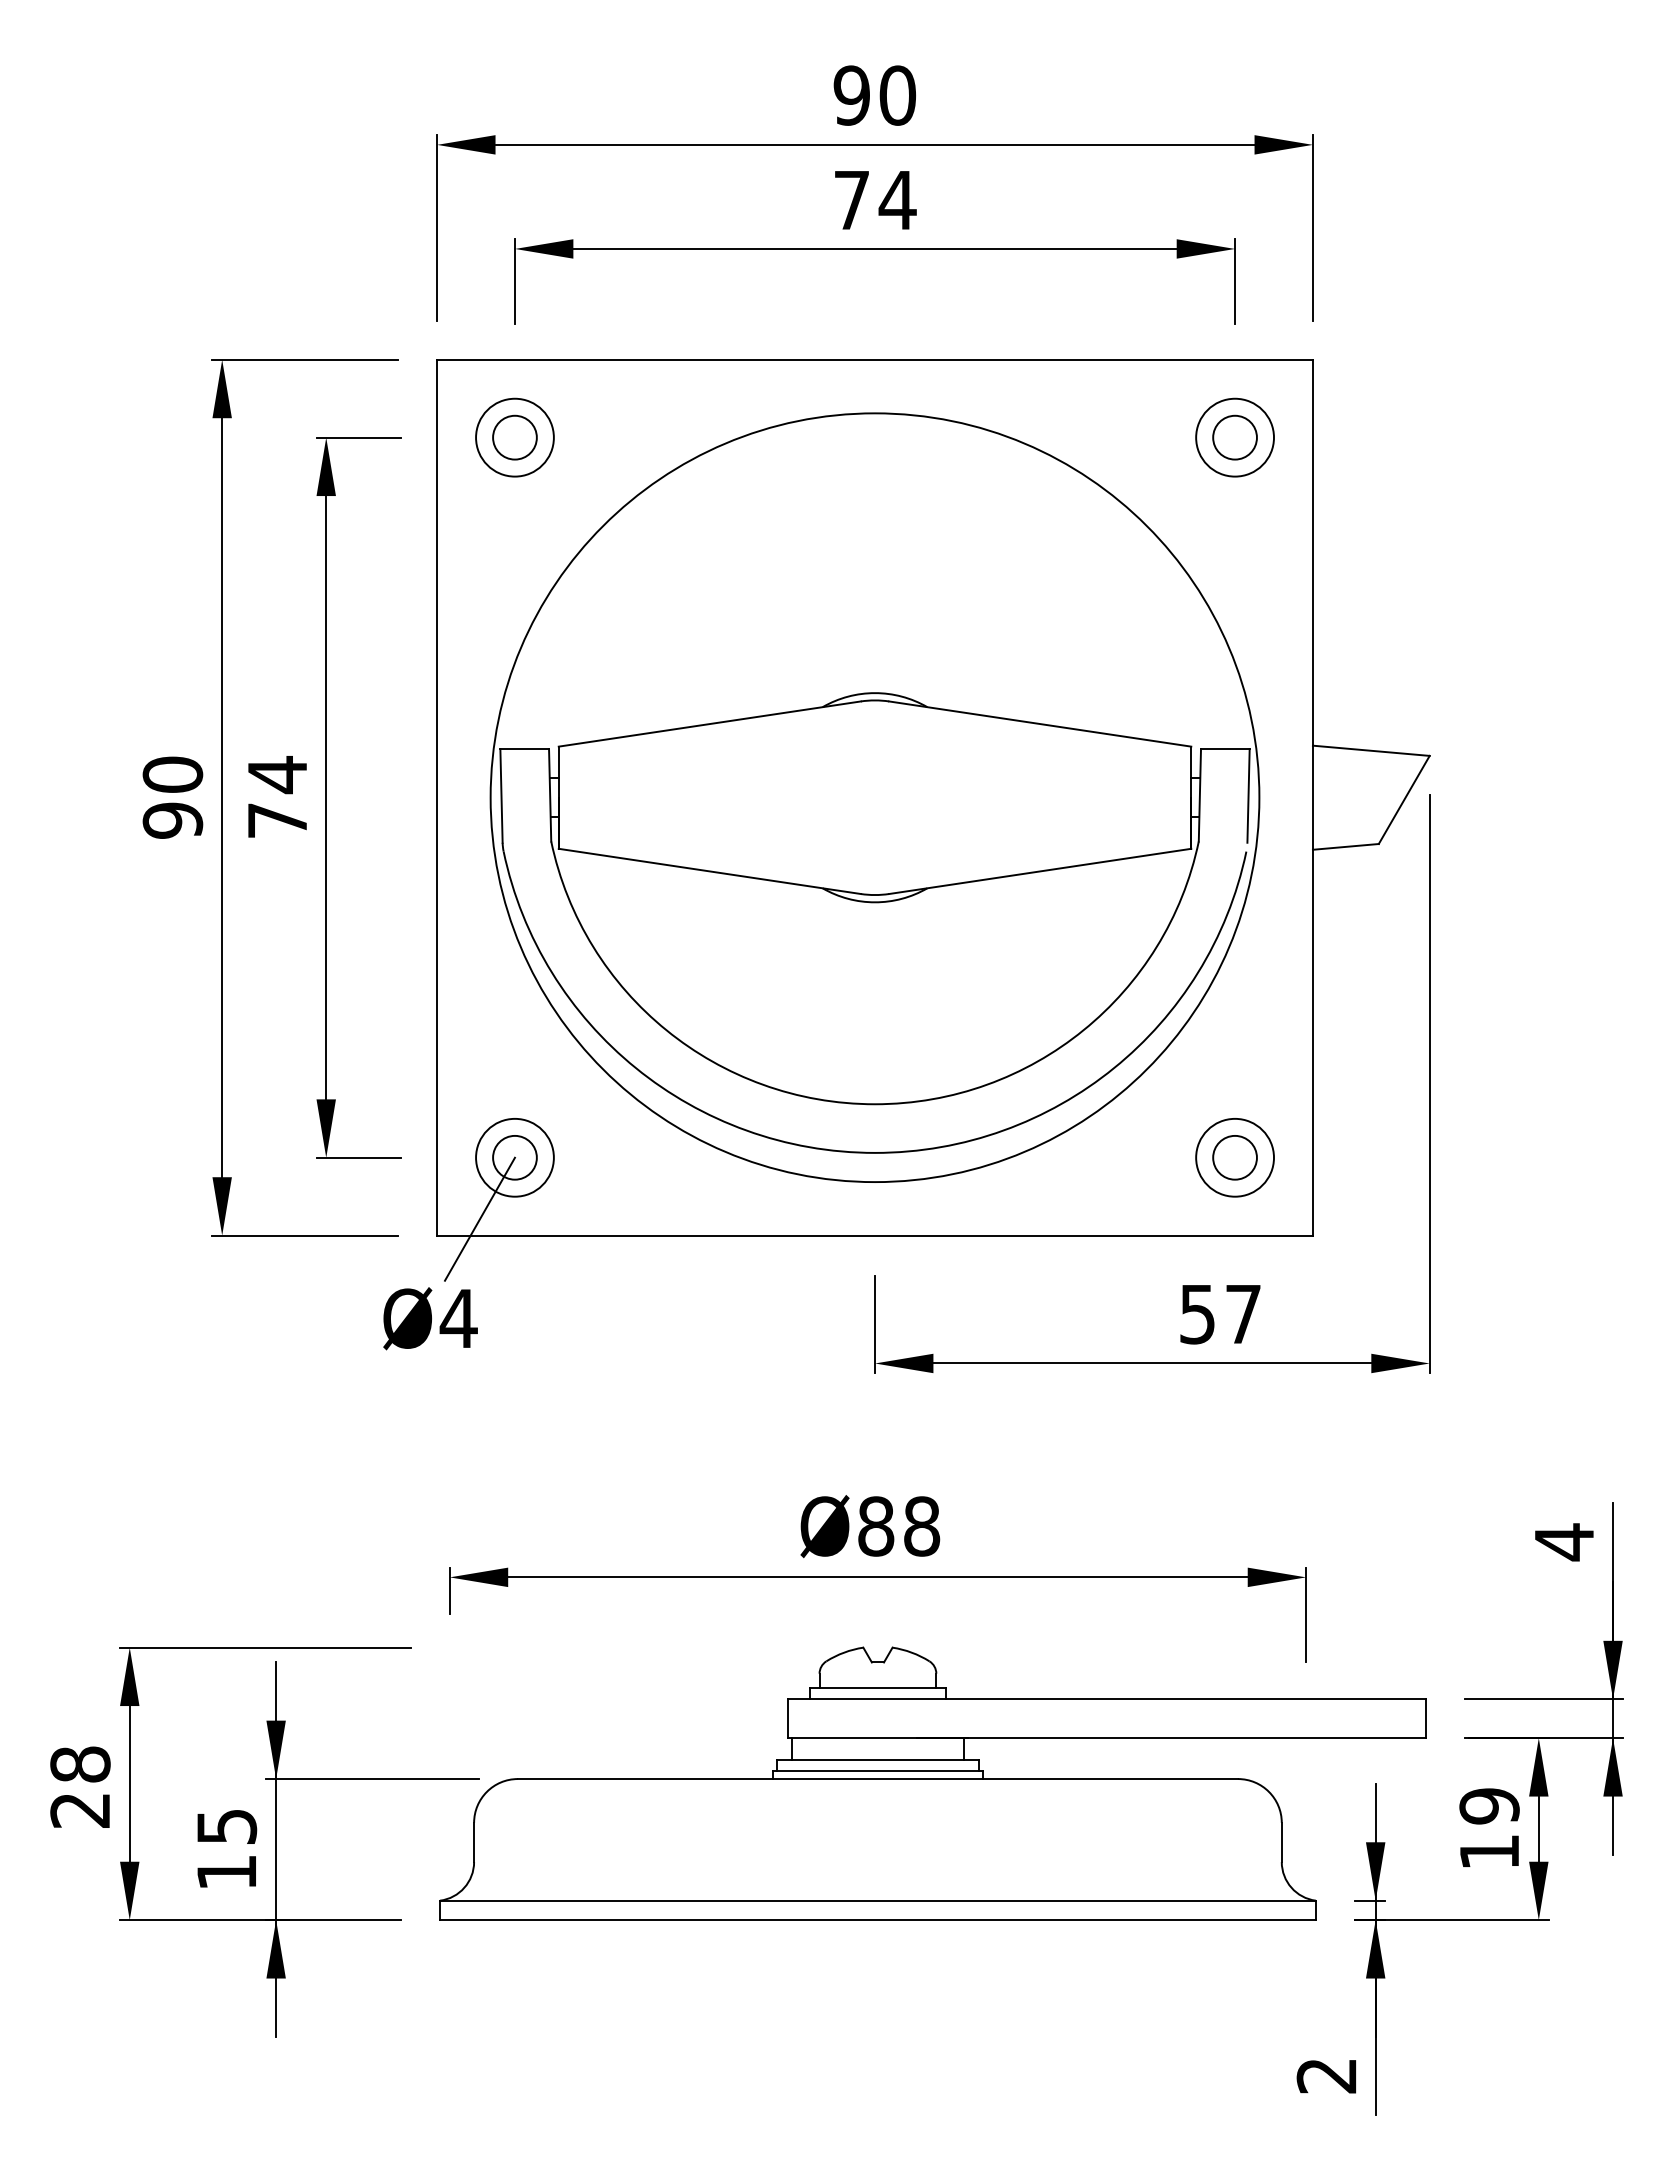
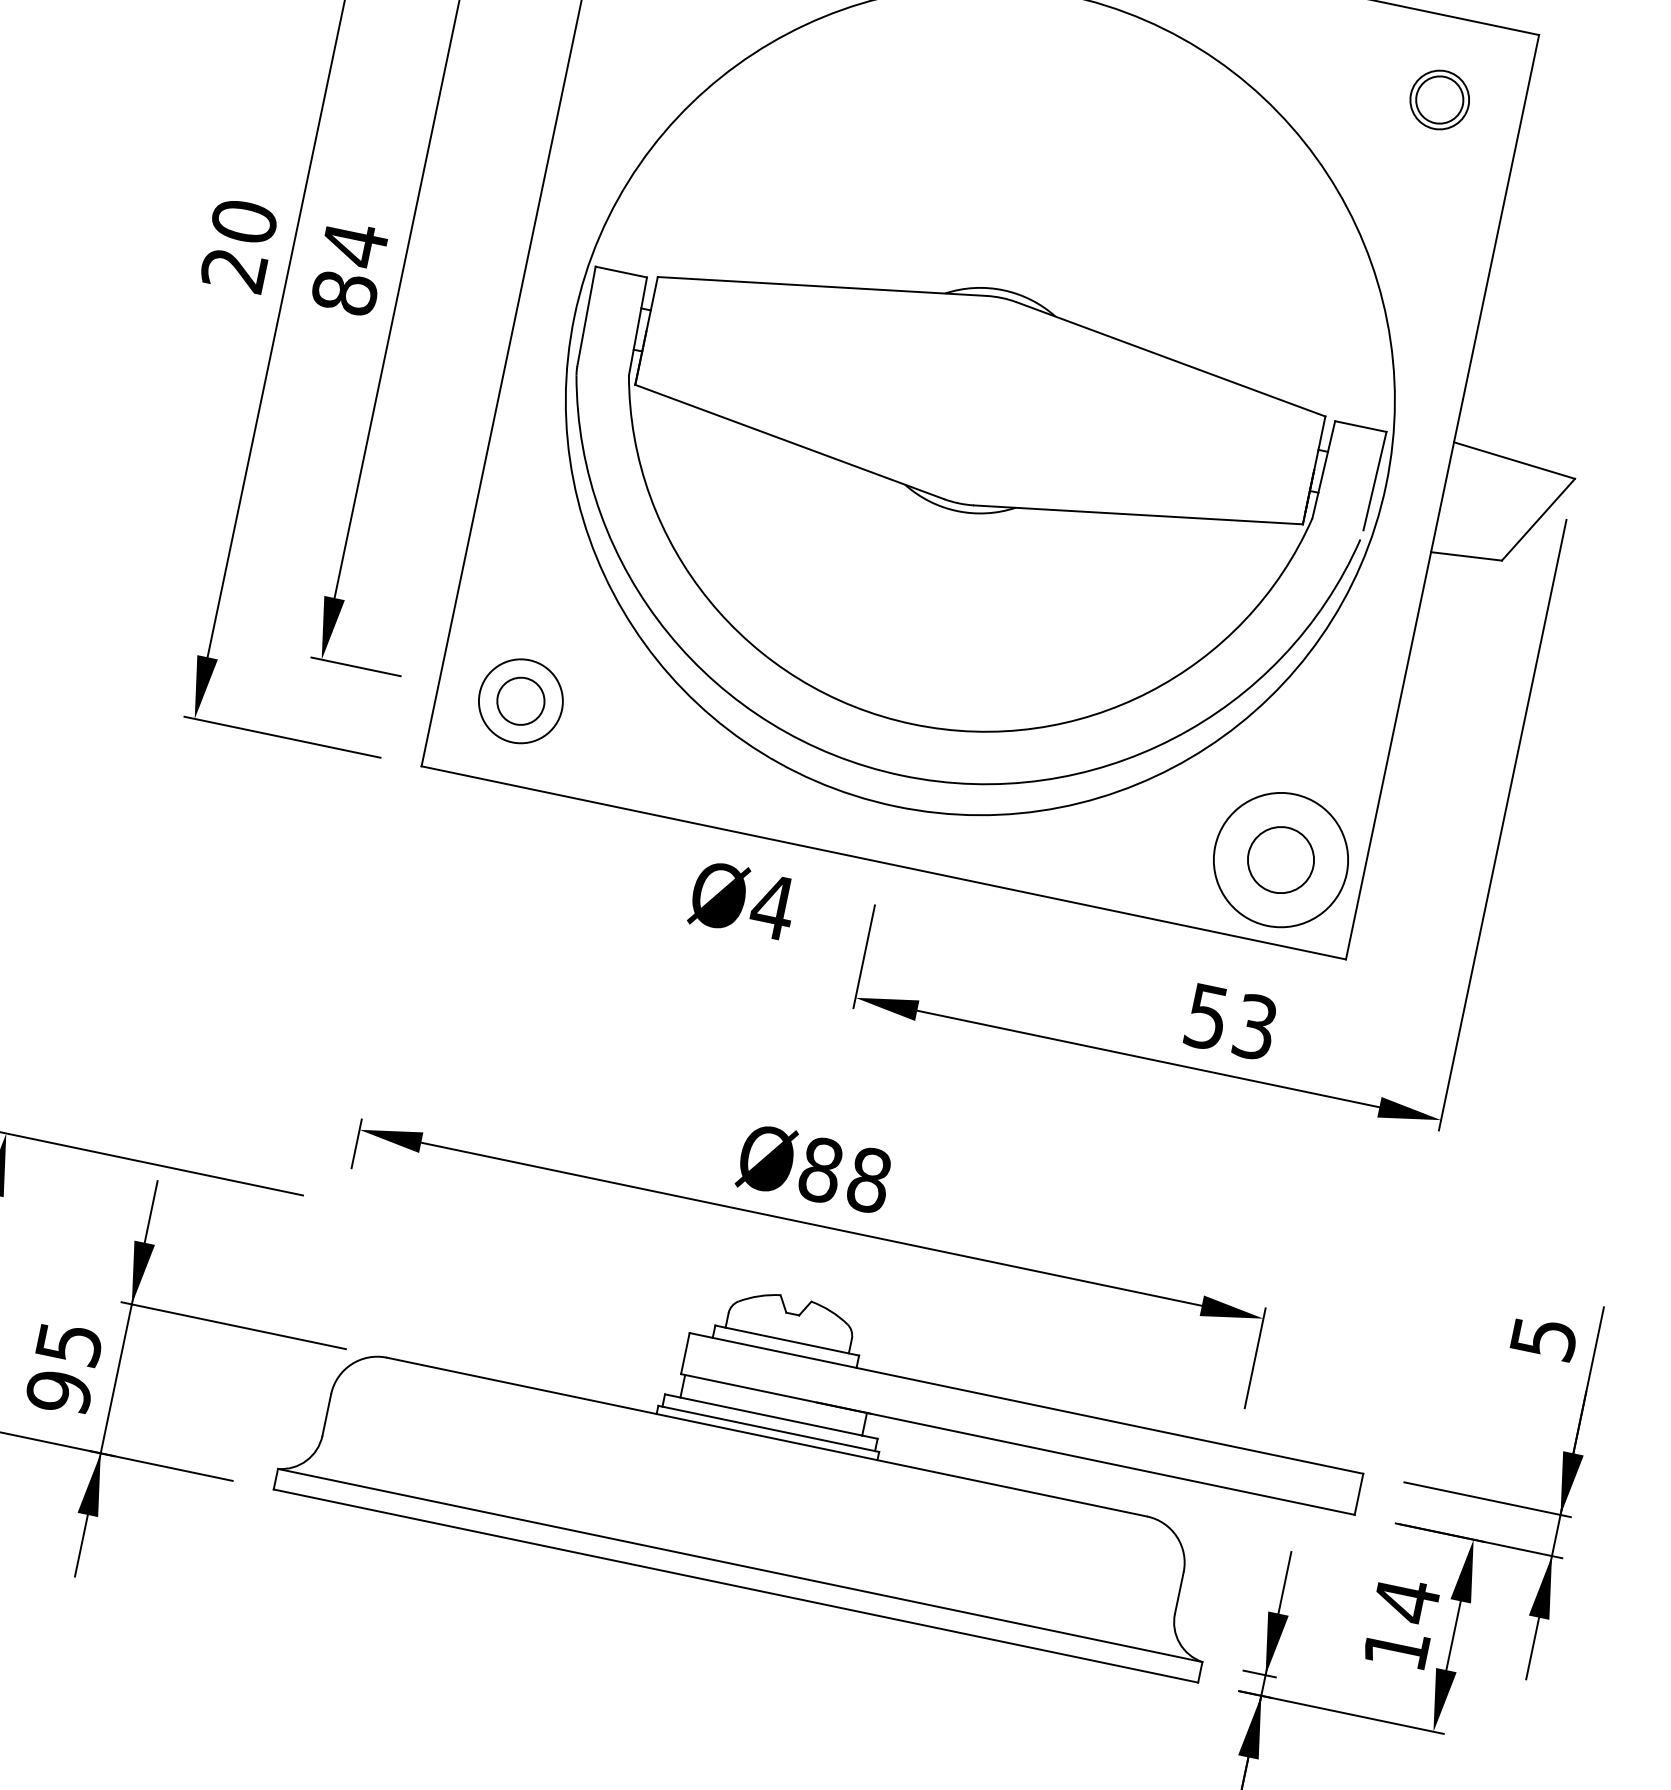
circle: (1235, 437) -> (1440, 99), size x0.7
text: (172, 820) -> (233, 269), 90 -> 20
text: (277, 820) -> (344, 292), 74 -> 84
circle: (1234, 1157) -> (1280, 859), size x1.4
circle: (1235, 1157) -> (1281, 859), size x1.6
line: (479, 1218) -> (470, 757), removed
text: (1243, 1314) -> (1255, 1027), 57 -> 53
text: (430, 1318) -> (743, 900), moved
text: (1564, 1542) -> (1543, 1338), 4 -> 5
text: (1489, 1806) -> (1406, 1600), 19 -> 14
text: (226, 1872) -> (58, 1392), 15 -> 95

